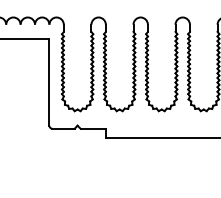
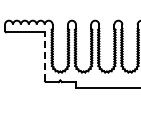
line: (48, 82) -> (44, 56), solid -> dashed

